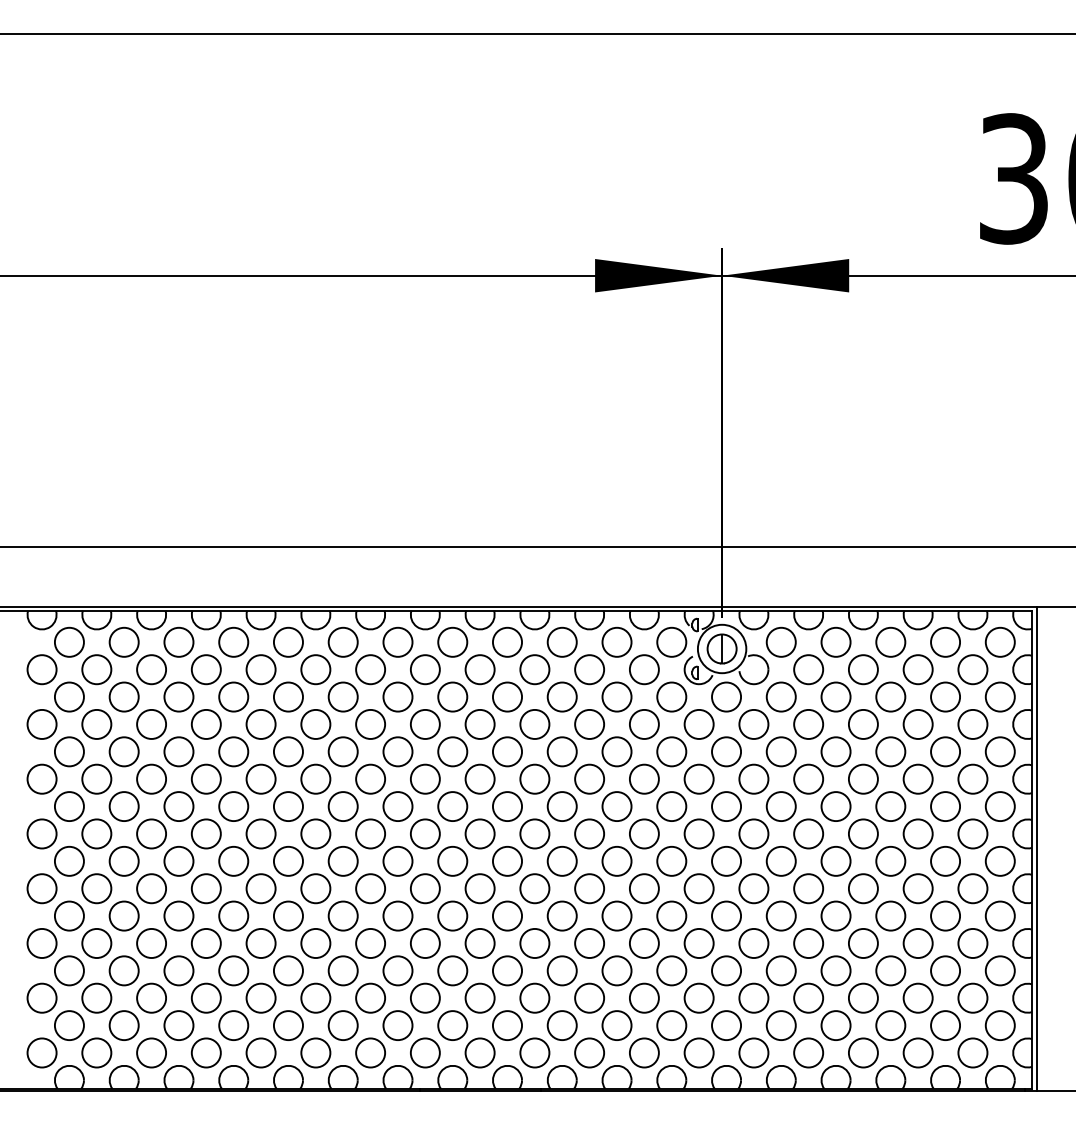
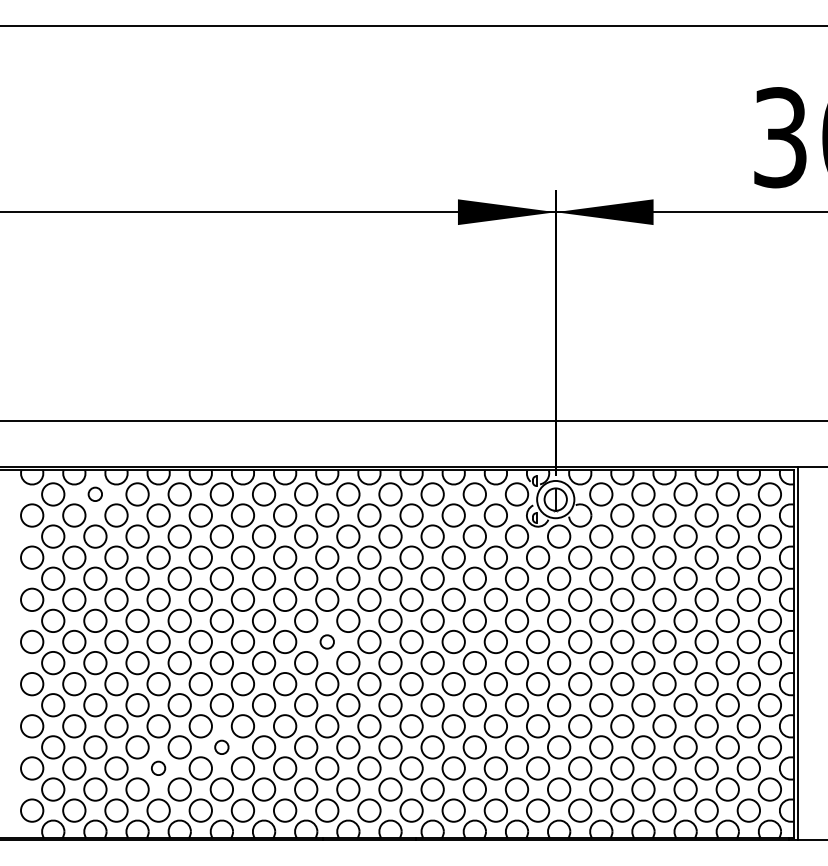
circle: (123, 641) -> (94, 493), size x0.6
circle: (424, 833) -> (326, 641), size x0.6
circle: (287, 970) -> (221, 747), size x0.6
circle: (205, 997) -> (158, 767), size x0.6

